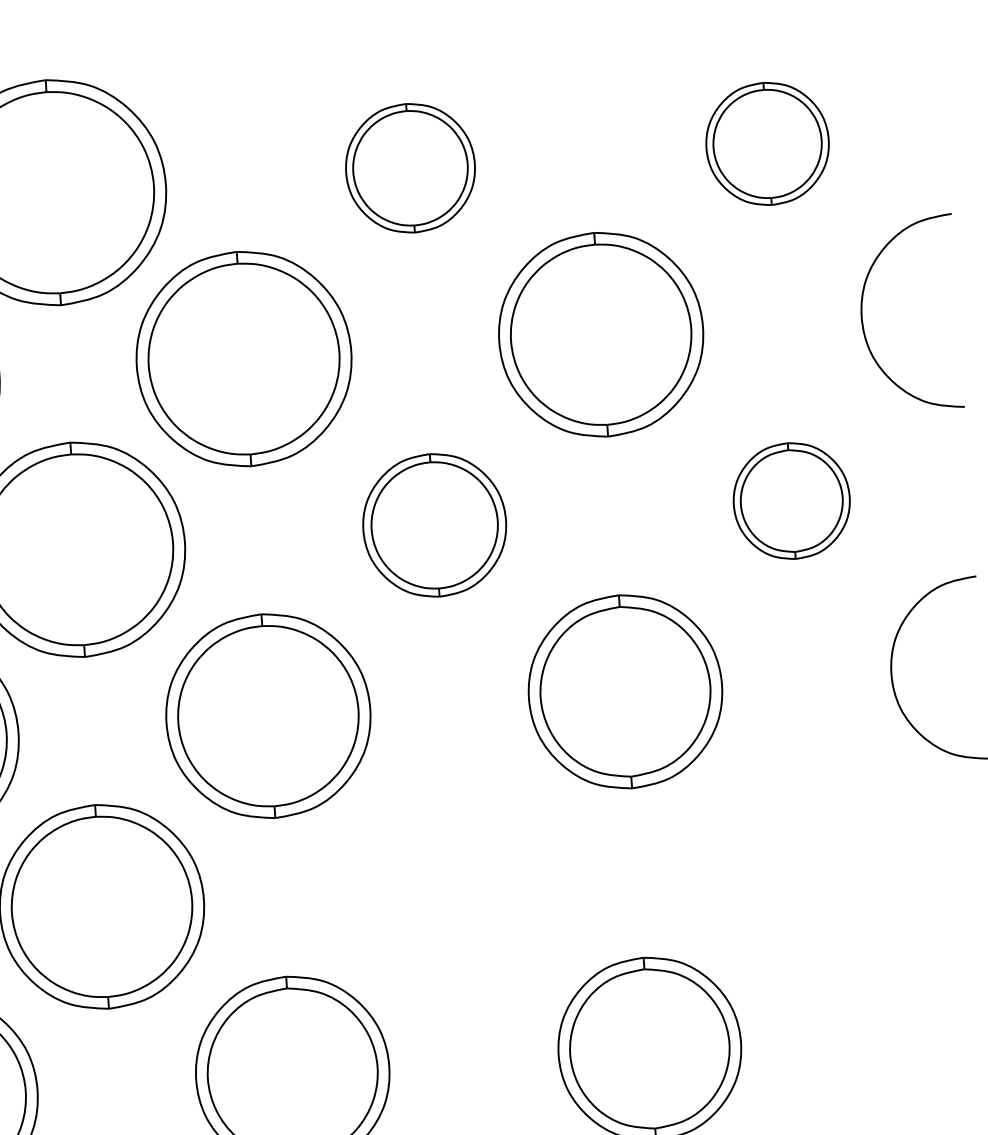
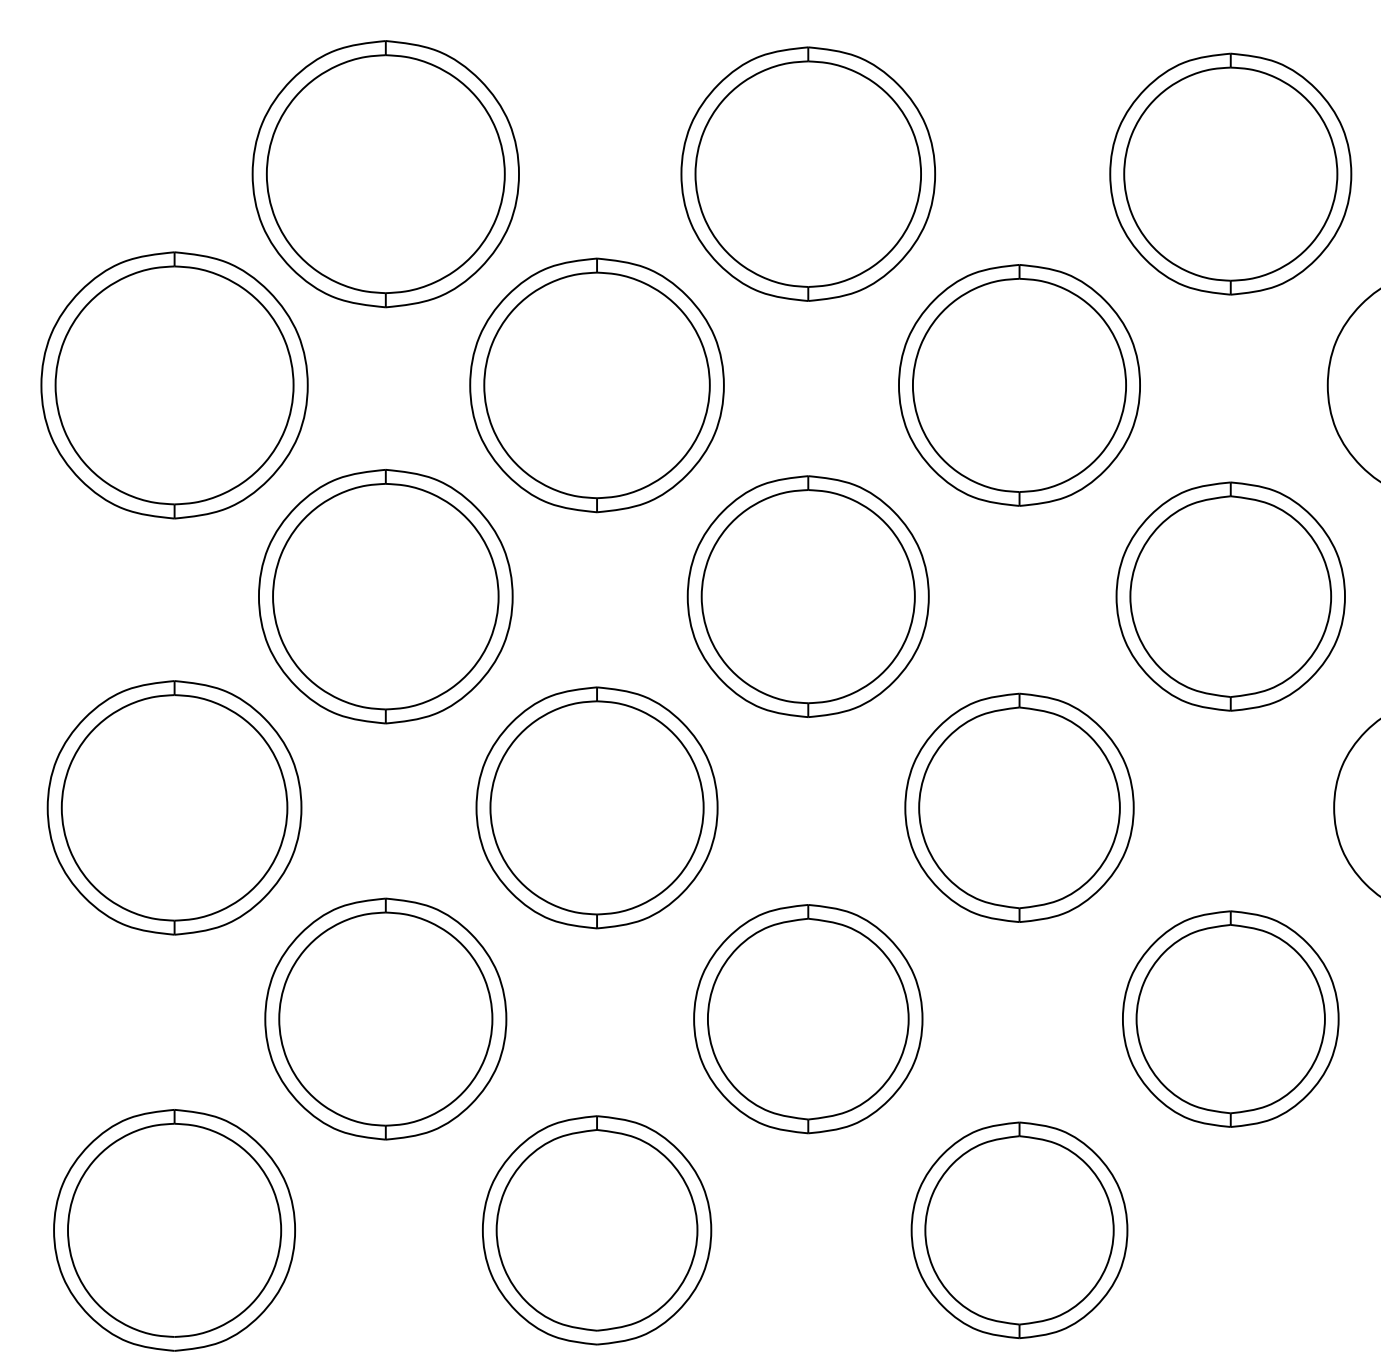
part: (767, 143) -> (1230, 173), size x1.67
part: (410, 167) -> (808, 173), size x1.67
part: (791, 501) -> (1230, 596), size x1.67
part: (434, 525) -> (807, 596), size x1.43
part: (815, 857) -> (1230, 1018), added
part: (459, 882) -> (808, 1019), added

